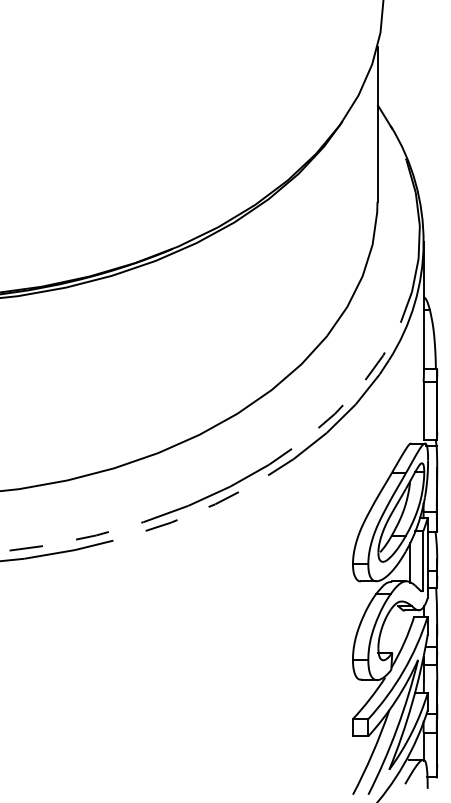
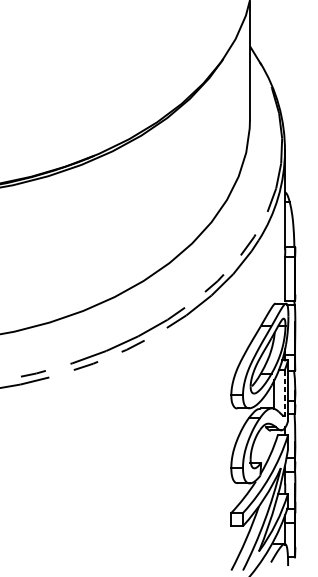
line: (423, 561) -> (284, 393), solid -> dashed

